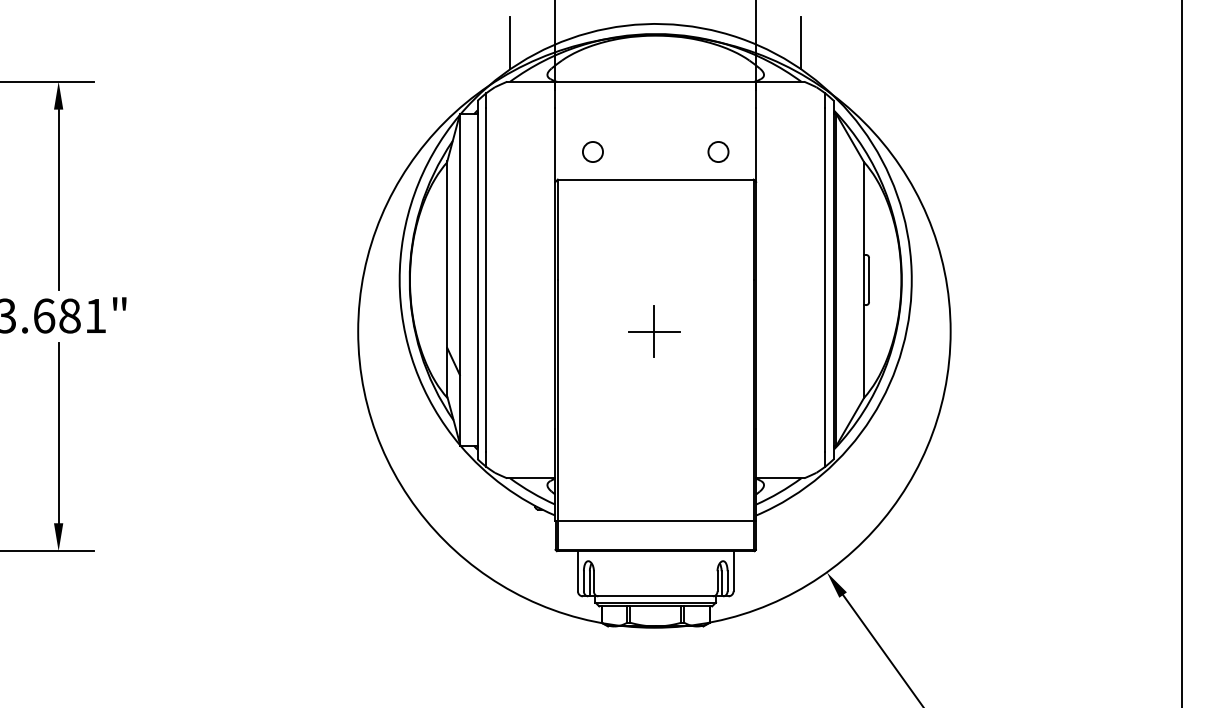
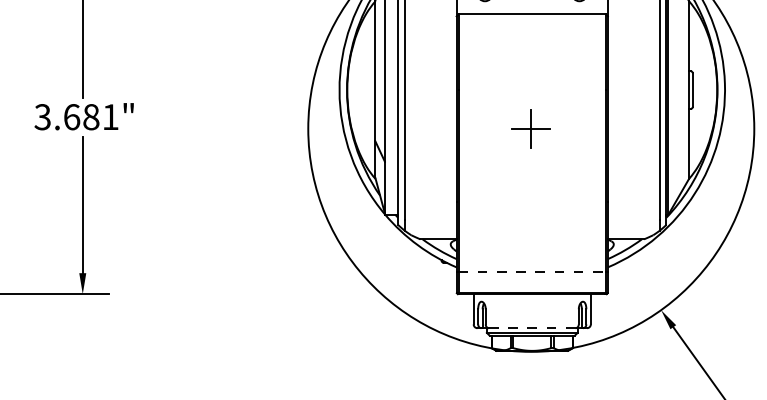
line: (655, 521) -> (532, 271), solid -> dashed
line: (656, 596) -> (532, 328), solid -> dashed

